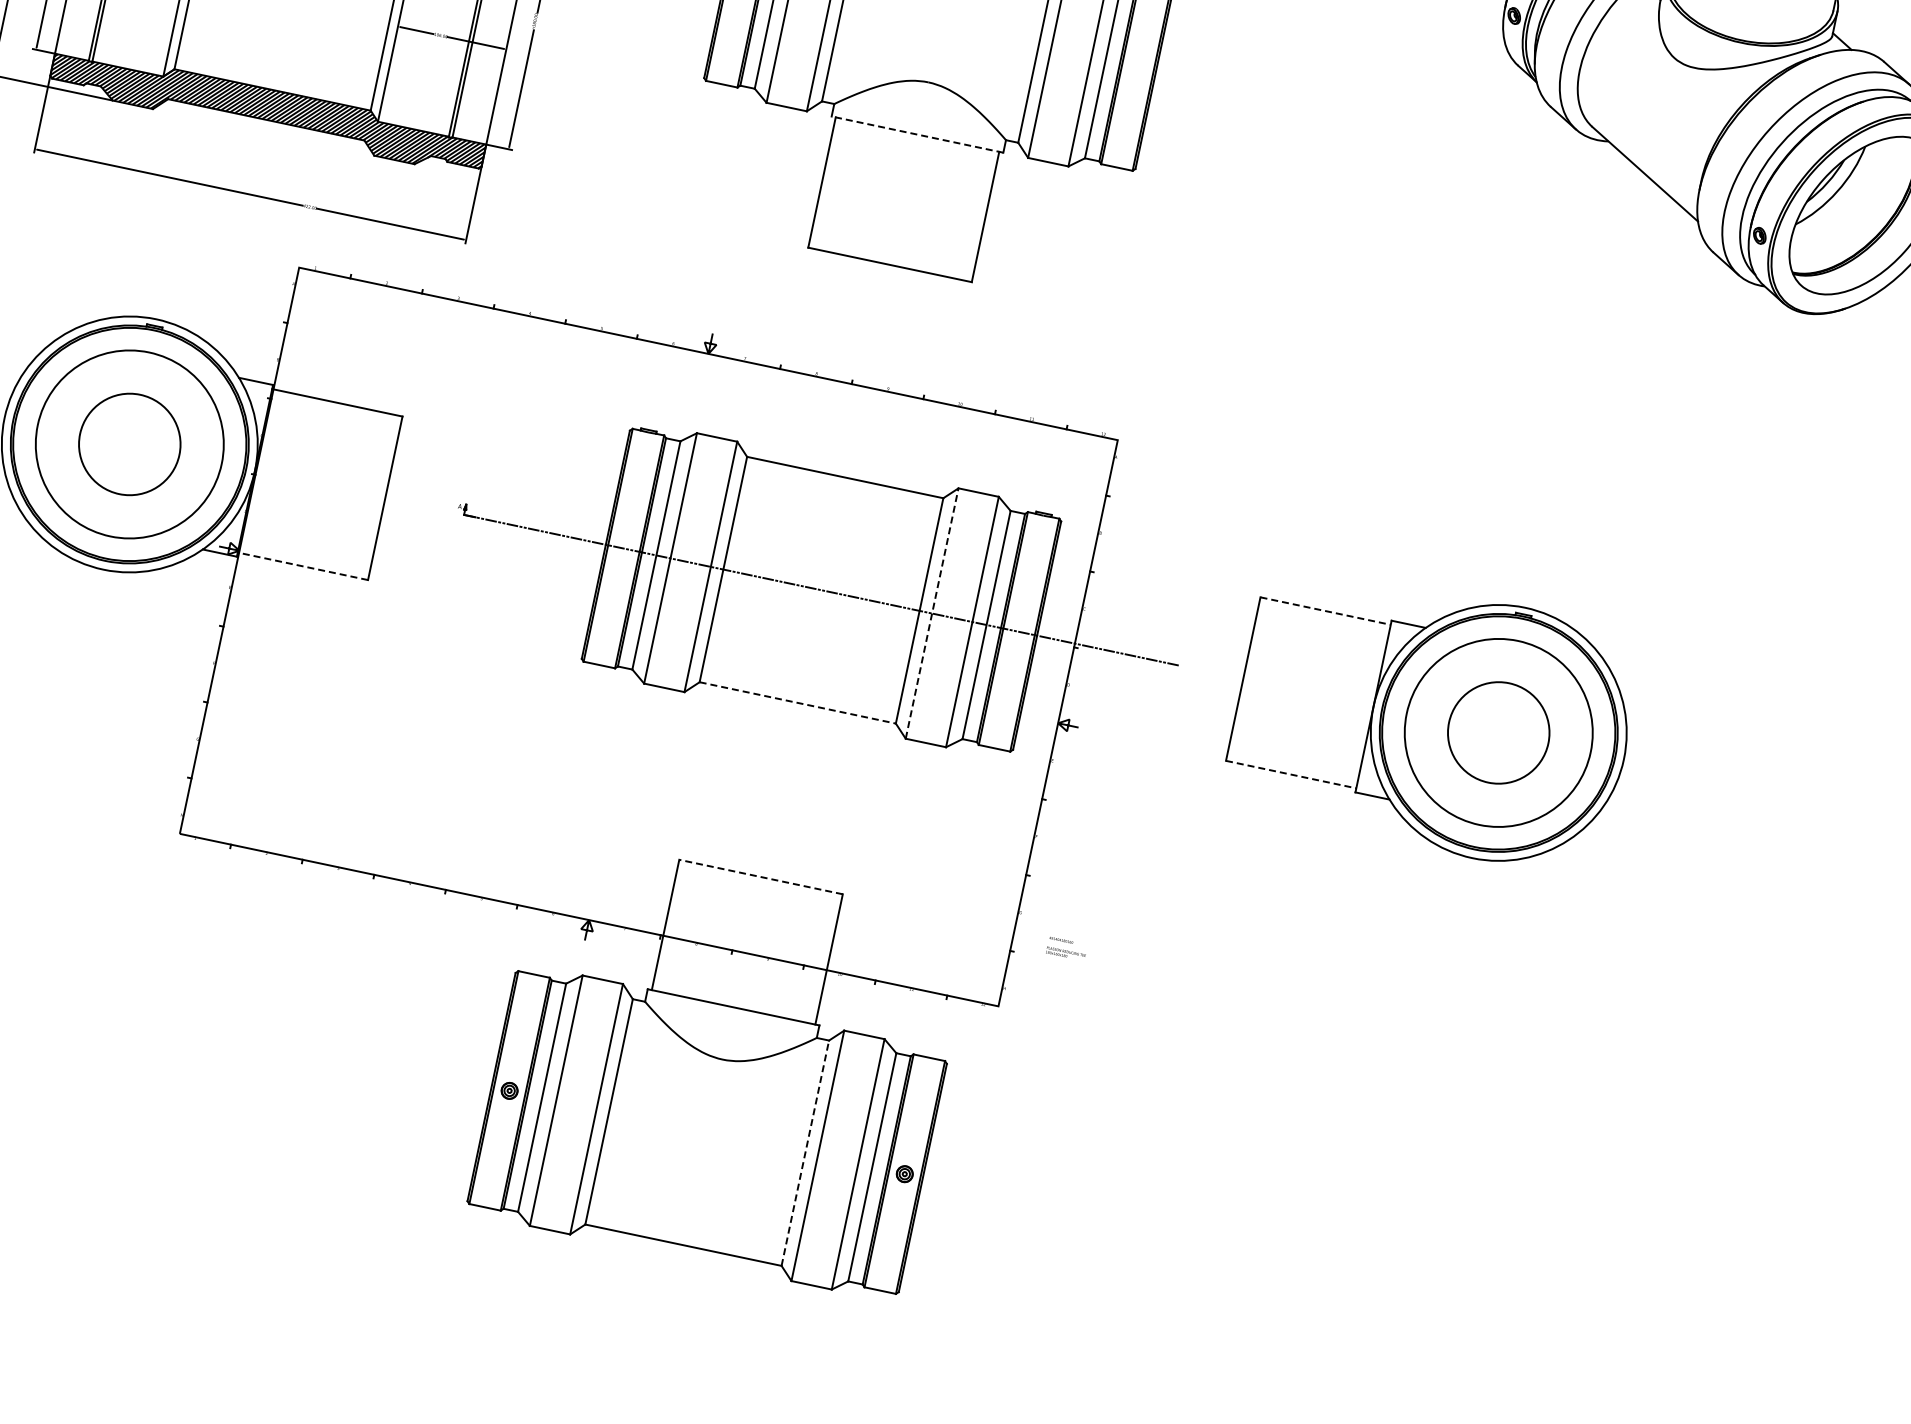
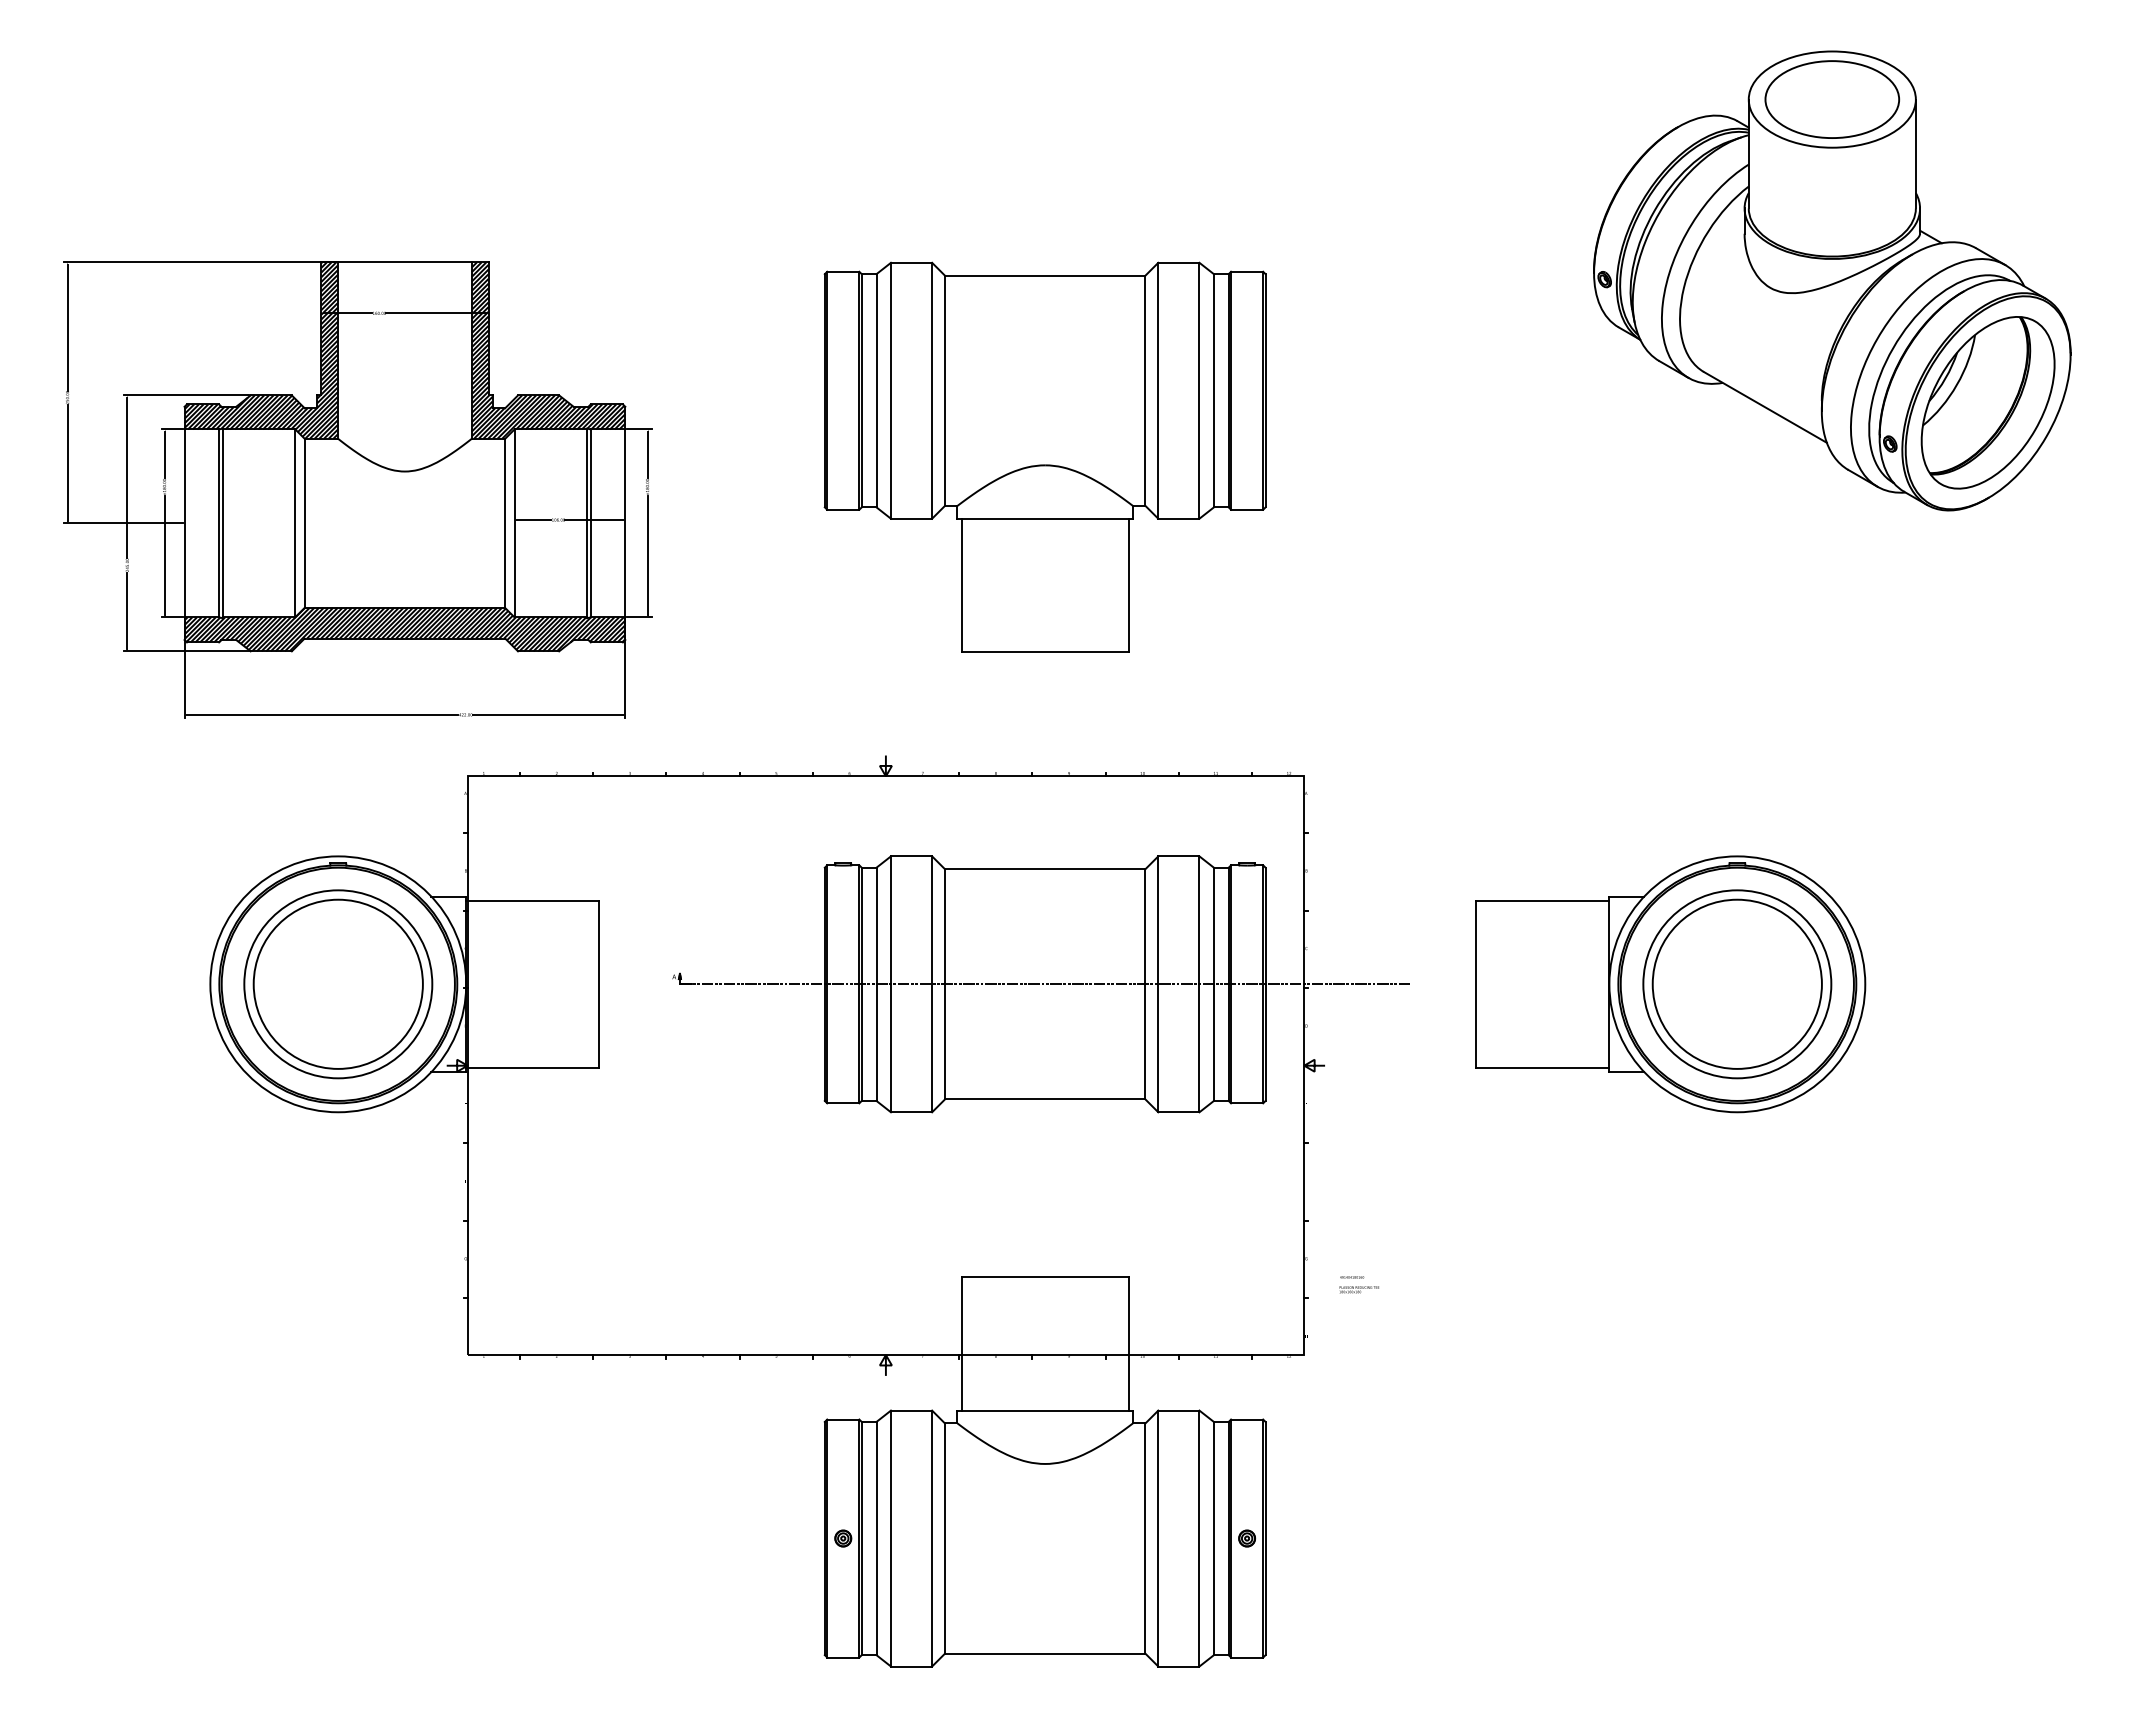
line: (917, 134) -> (1045, 518), dashed -> solid
circle: (129, 443) -> (337, 983), size x1.67
line: (302, 565) -> (532, 1067), dashed -> solid
line: (1325, 610) -> (1542, 900), dashed -> solid
line: (932, 613) -> (1158, 984), dashed -> solid
line: (798, 702) -> (1045, 1099), dashed -> solid
circle: (1498, 731) -> (1736, 983), size x1.67
line: (1290, 774) -> (1542, 1067), dashed -> solid
line: (761, 877) -> (1045, 1277), dashed -> solid
line: (805, 1153) -> (1145, 1538), dashed -> solid

